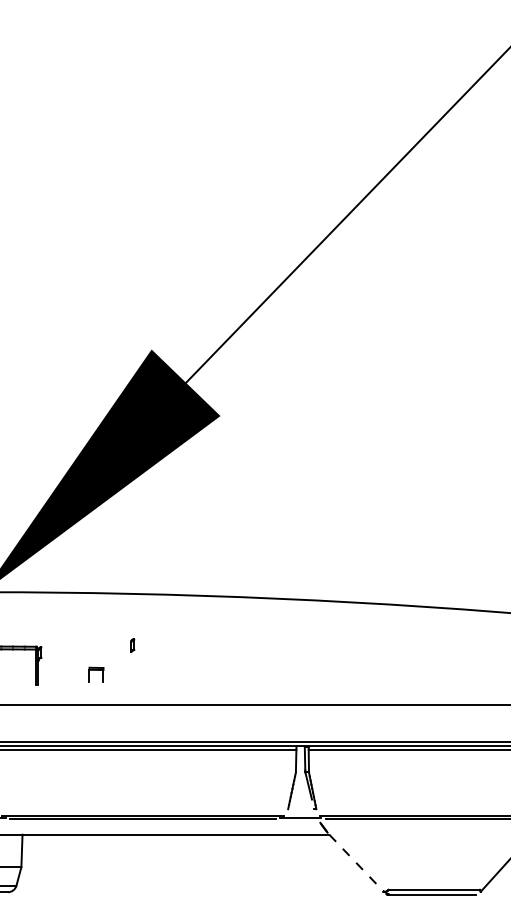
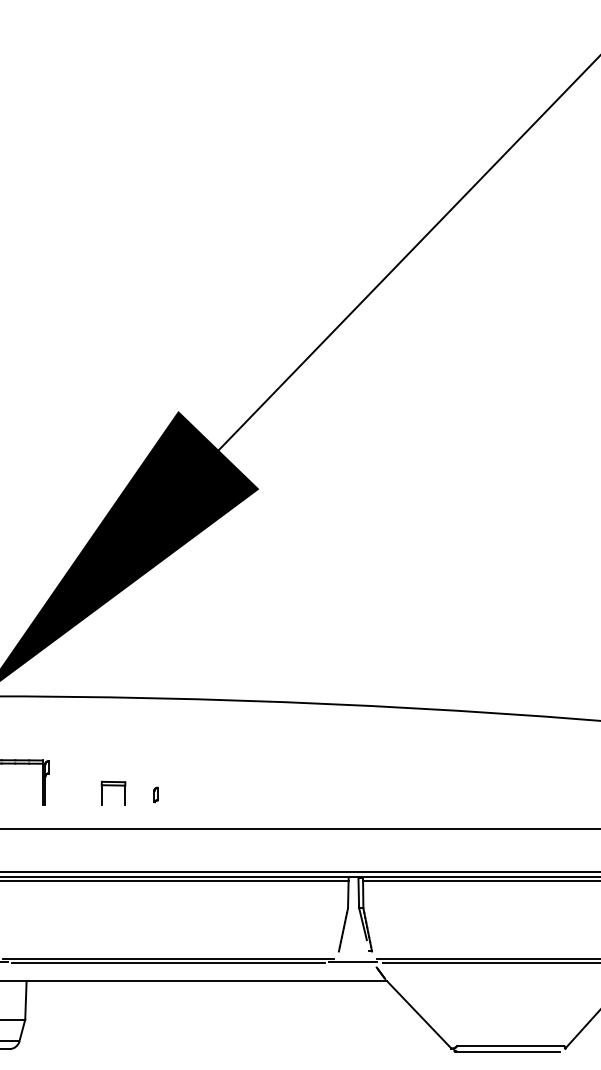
part: (132, 645) -> (155, 794), moved
part: (96, 674) -> (113, 792), size x1.43
line: (356, 863) -> (419, 1015), dashed -> solid

